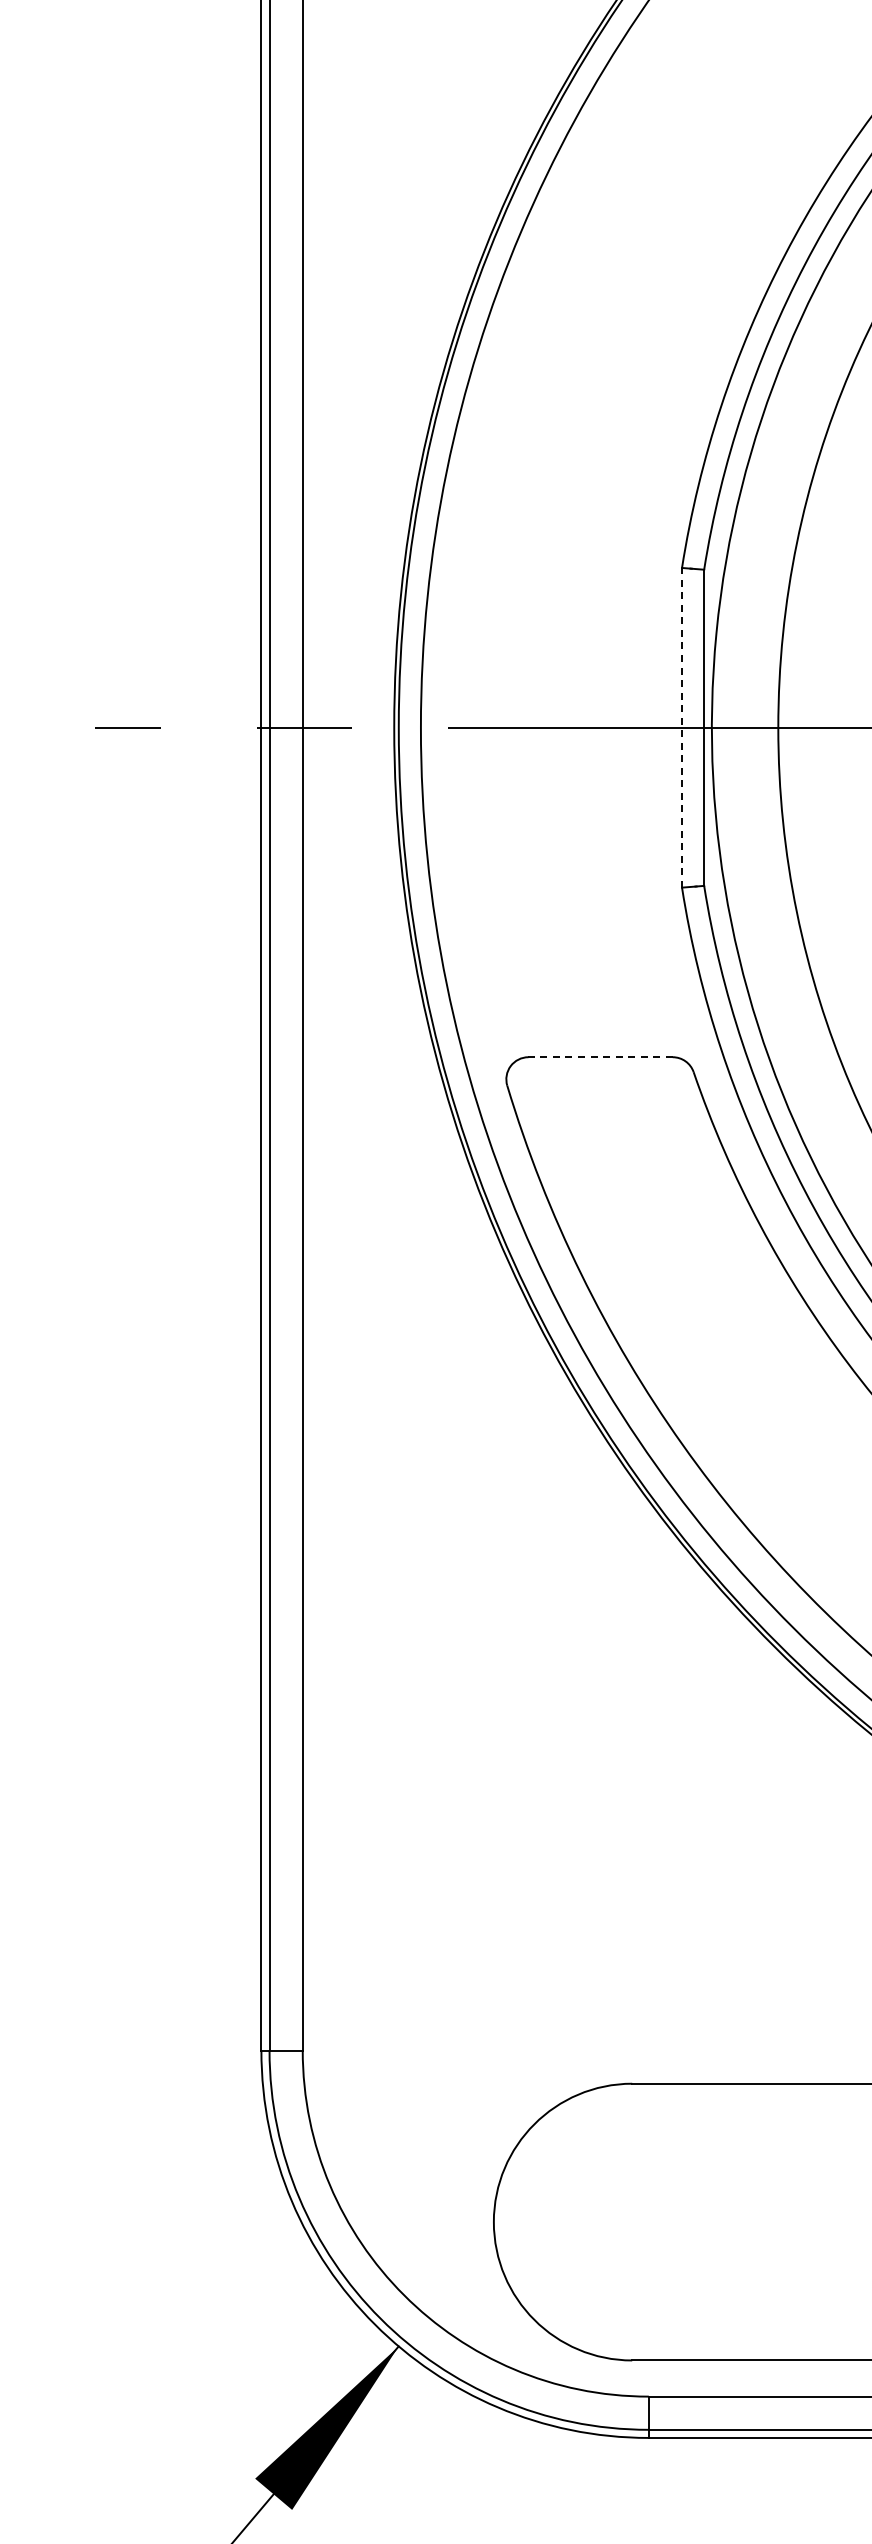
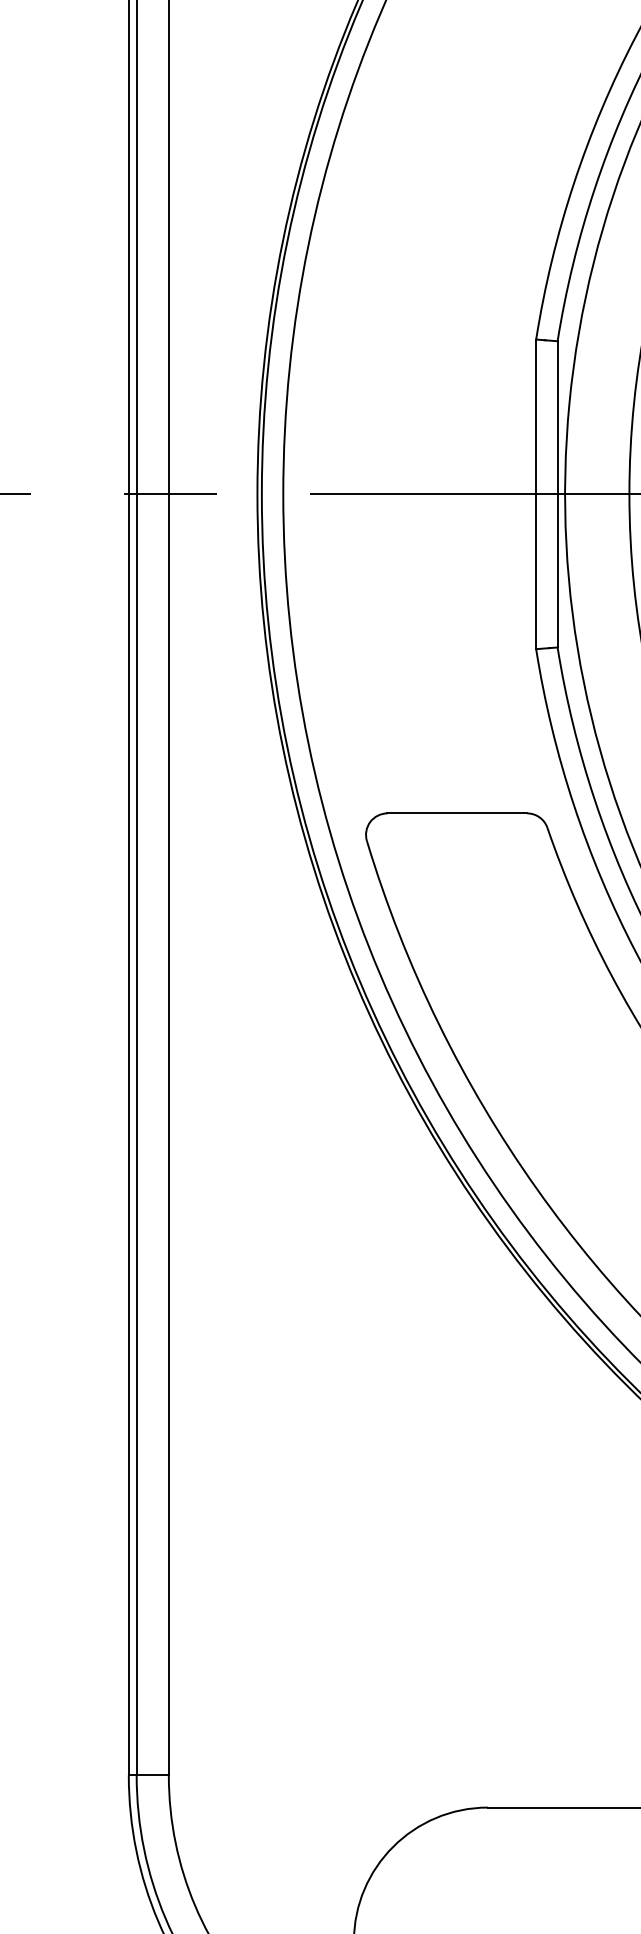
line: (682, 727) -> (536, 494), dashed -> solid
line: (600, 1057) -> (457, 813), dashed -> solid

